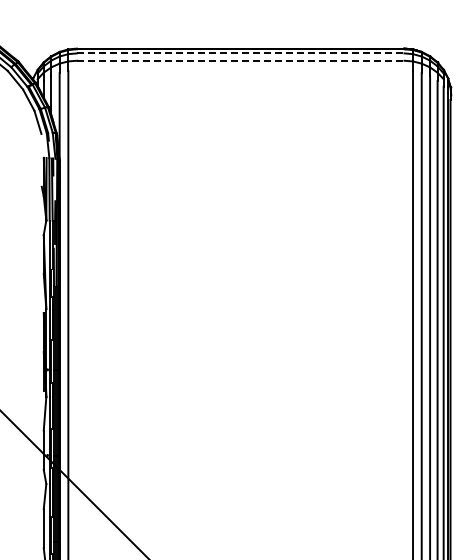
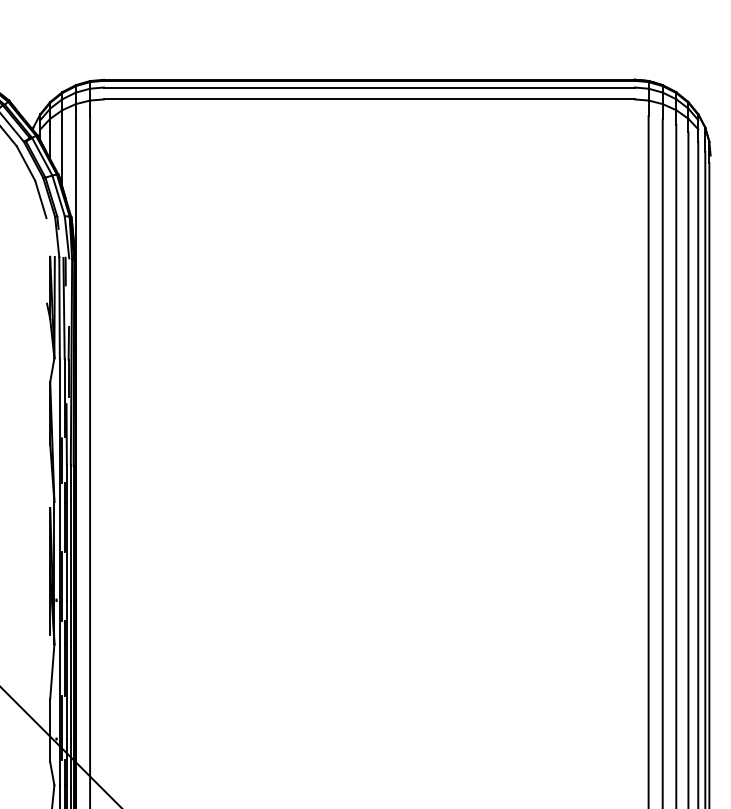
line: (240, 53) -> (369, 87), dashed -> solid
line: (240, 60) -> (369, 99), dashed -> solid

